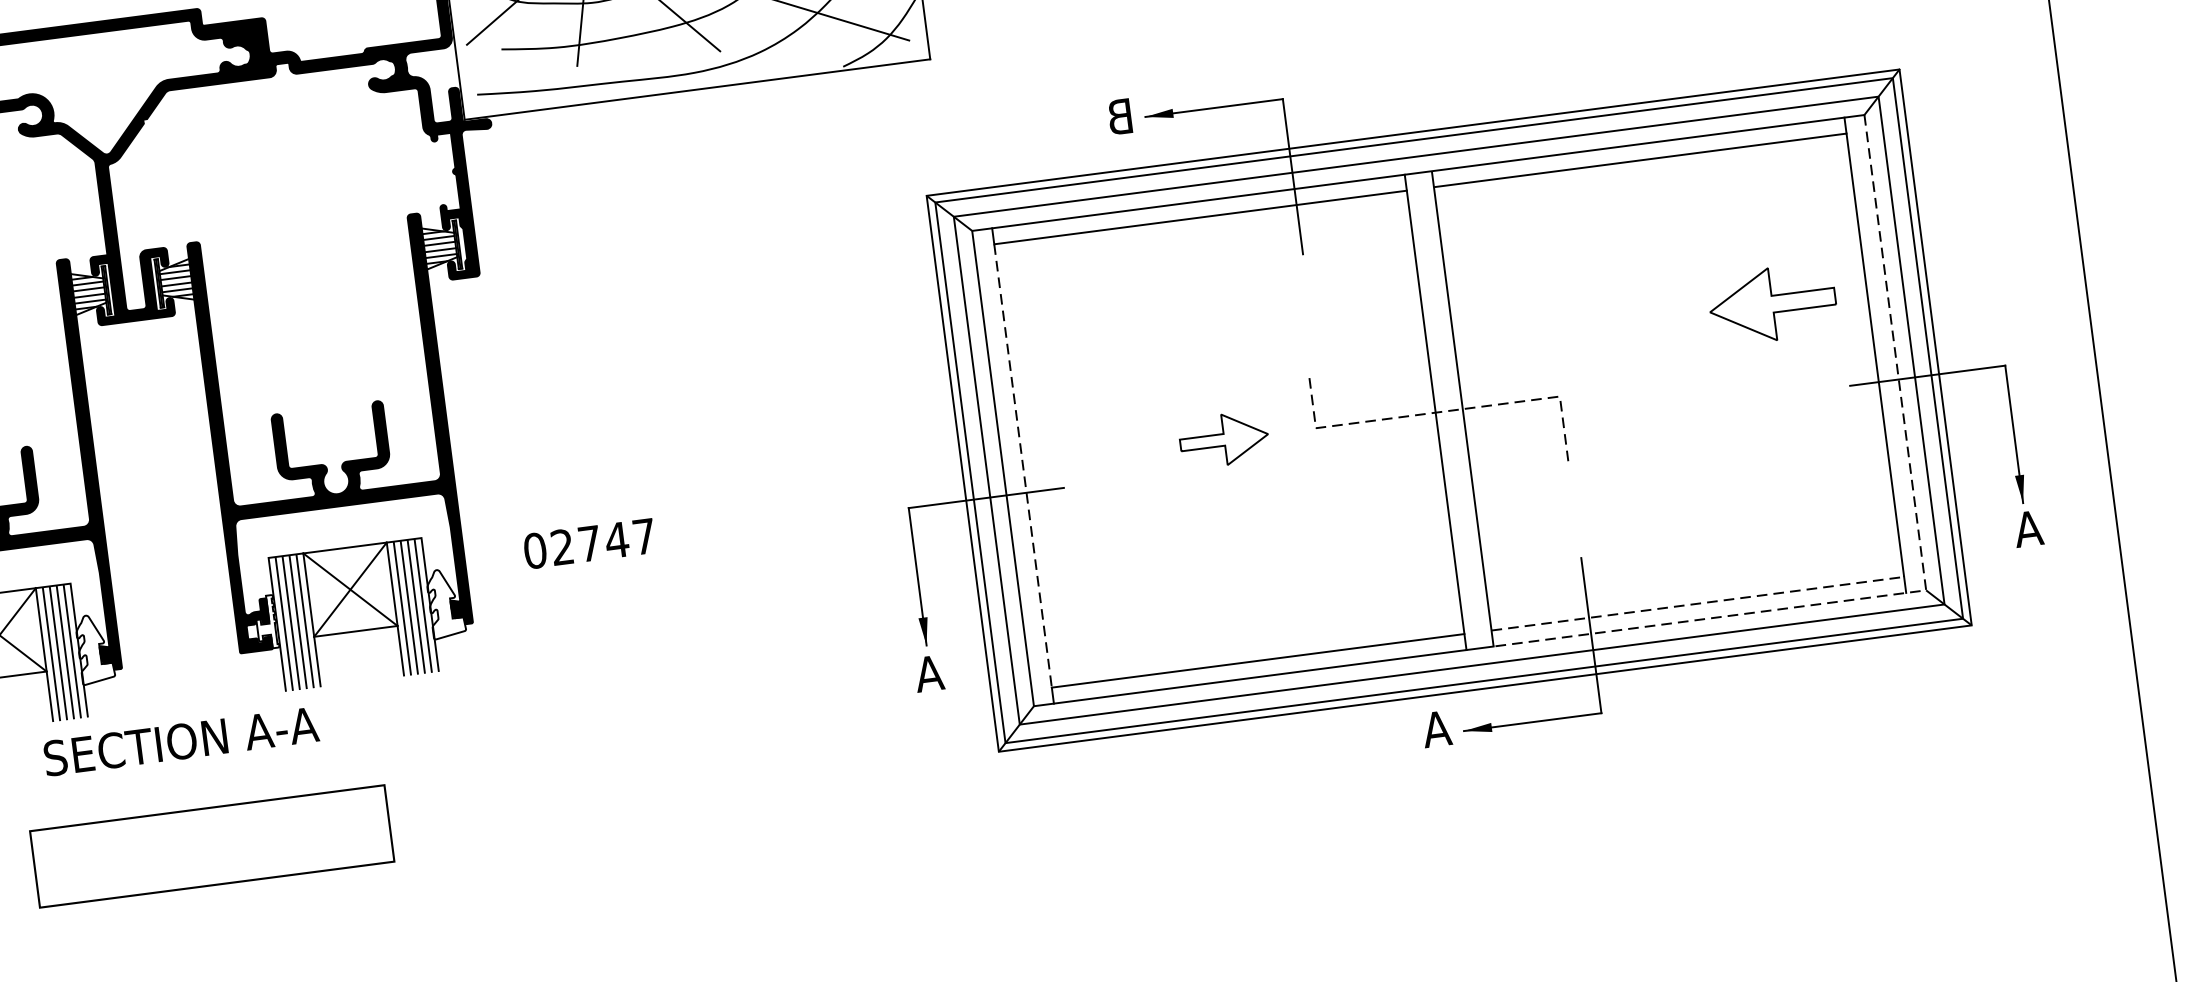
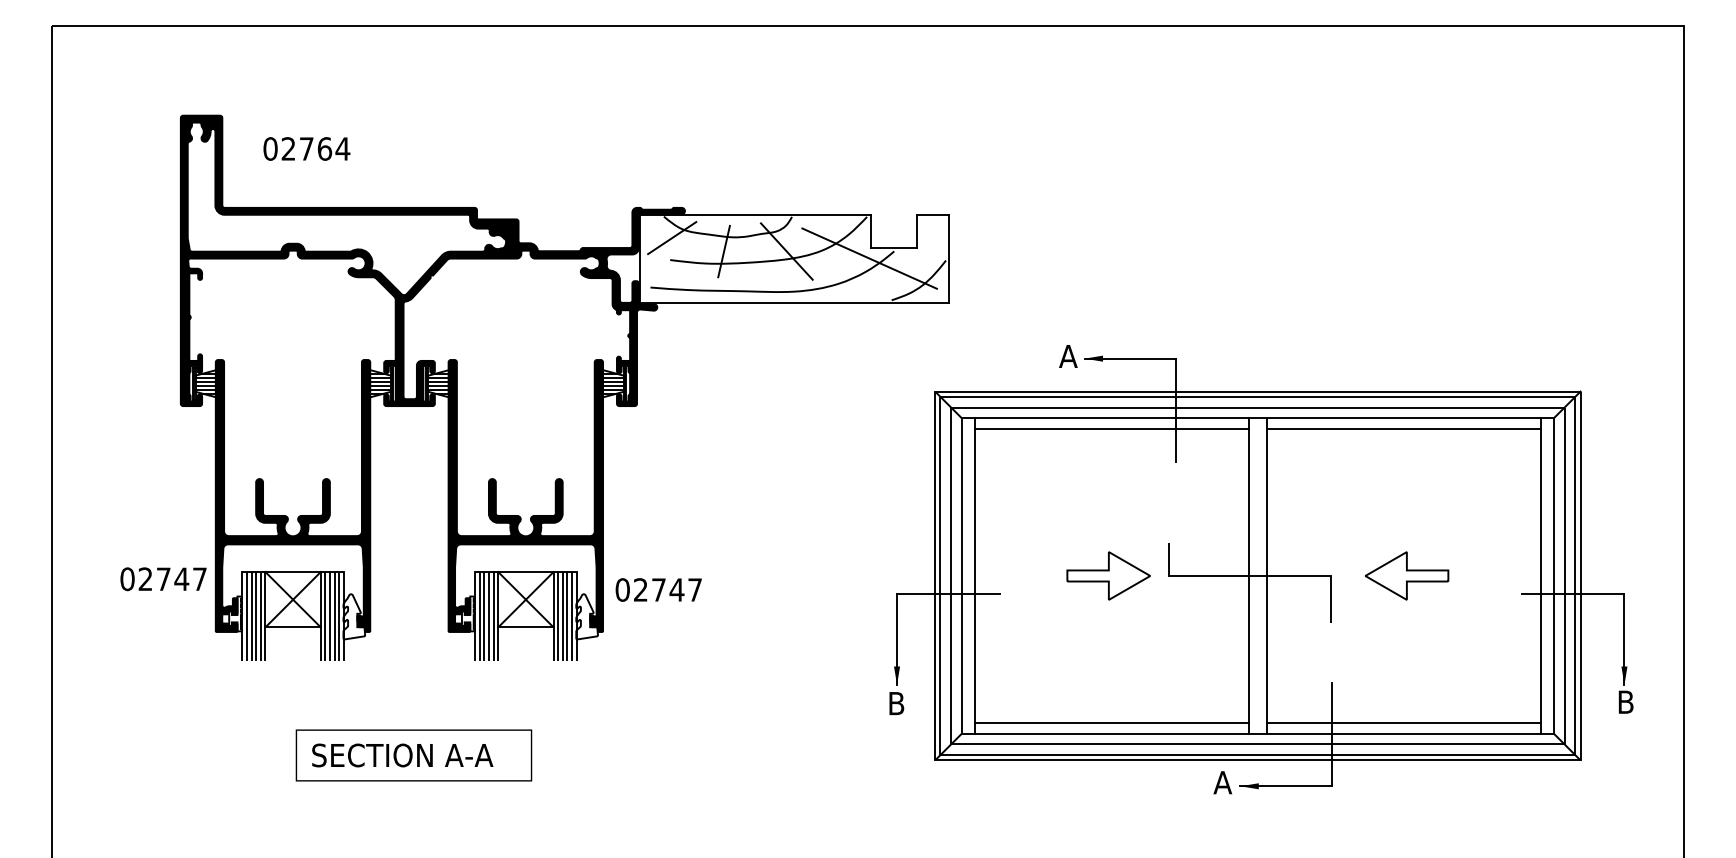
text: (1120, 116) -> (1068, 356), B -> A
part: (1773, 303) -> (1407, 575), moved
line: (1448, 411) -> (1257, 576), dashed -> solid
part: (1223, 439) -> (1108, 575), size x1.43
line: (1023, 466) -> (975, 576), dashed -> solid
text: (2027, 527) -> (1625, 701), A -> B
text: (589, 543) -> (658, 589), moved
line: (1922, 569) -> (1553, 719), dashed -> solid
line: (1697, 604) -> (1403, 723), dashed -> solid
text: (929, 673) -> (896, 703), A -> B
text: (181, 741) -> (402, 755), moved

